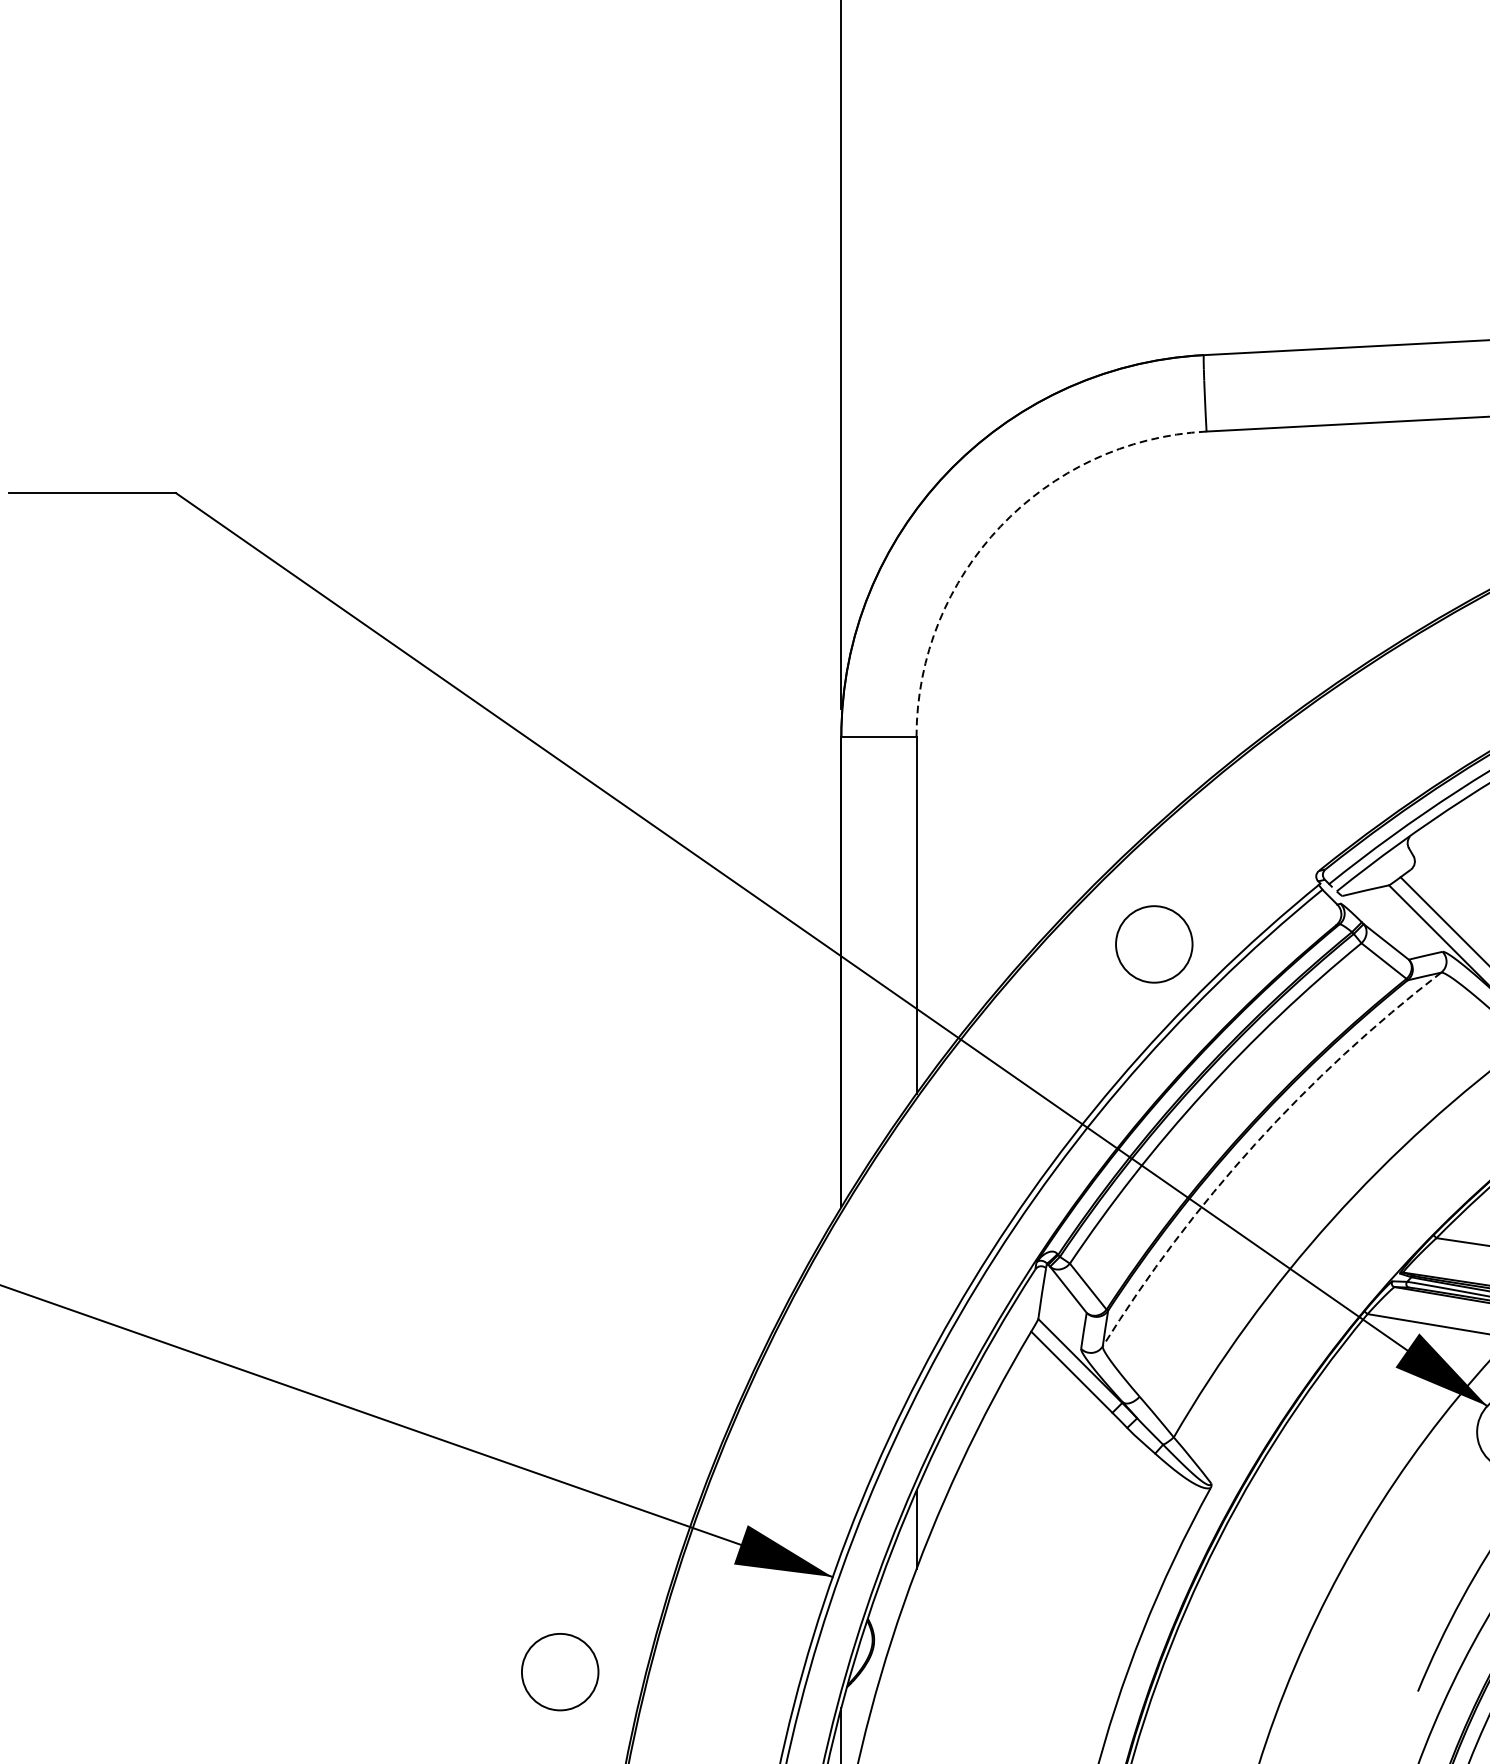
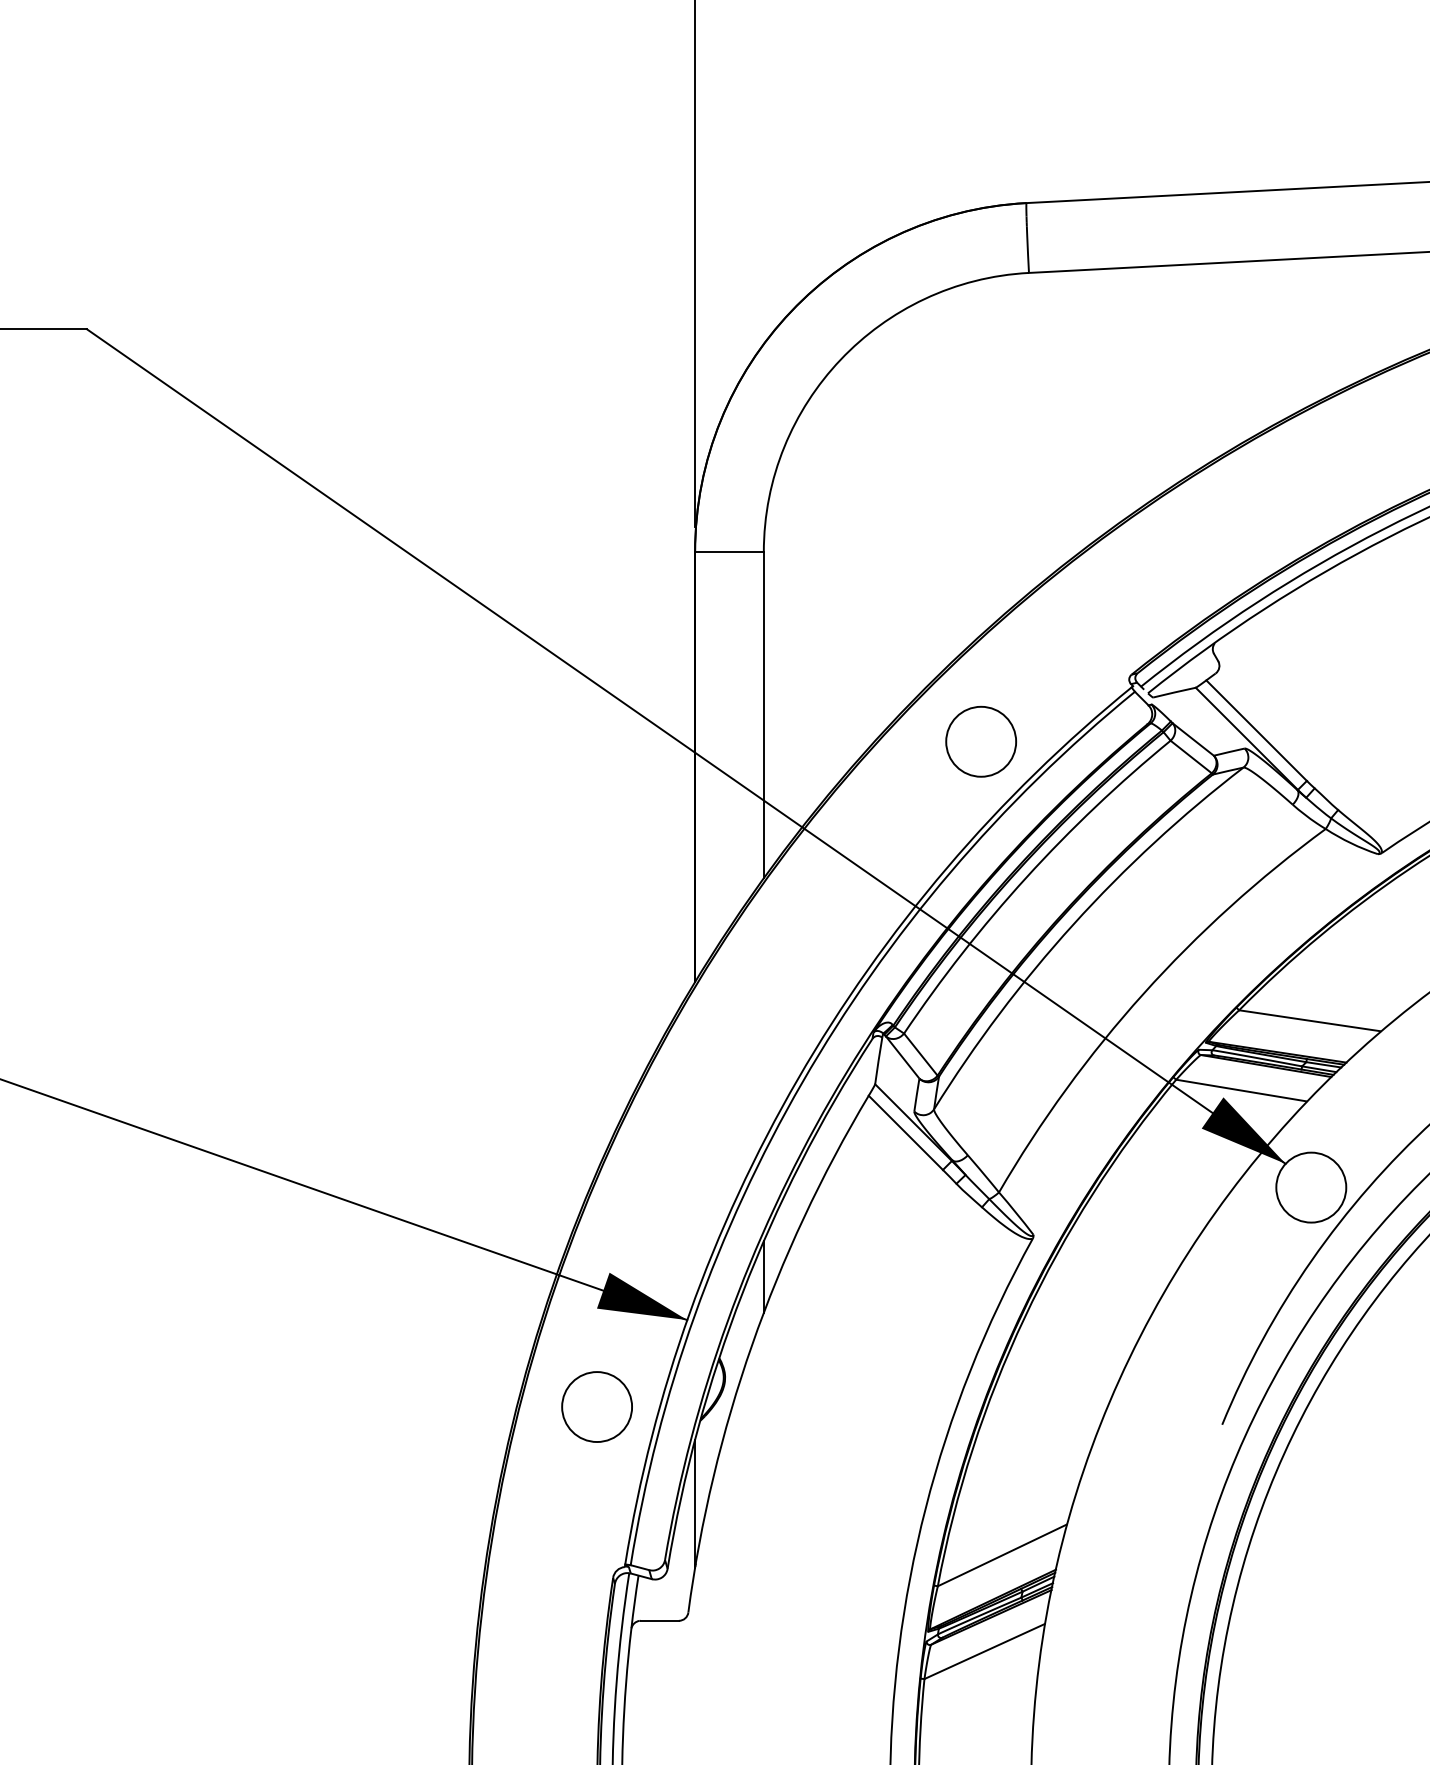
arc: (1000, 526) -> (840, 359), dashed -> solid
arc: (1255, 1144) -> (1073, 924), dashed -> solid
circle: (559, 1671) -> (596, 1406), moved

